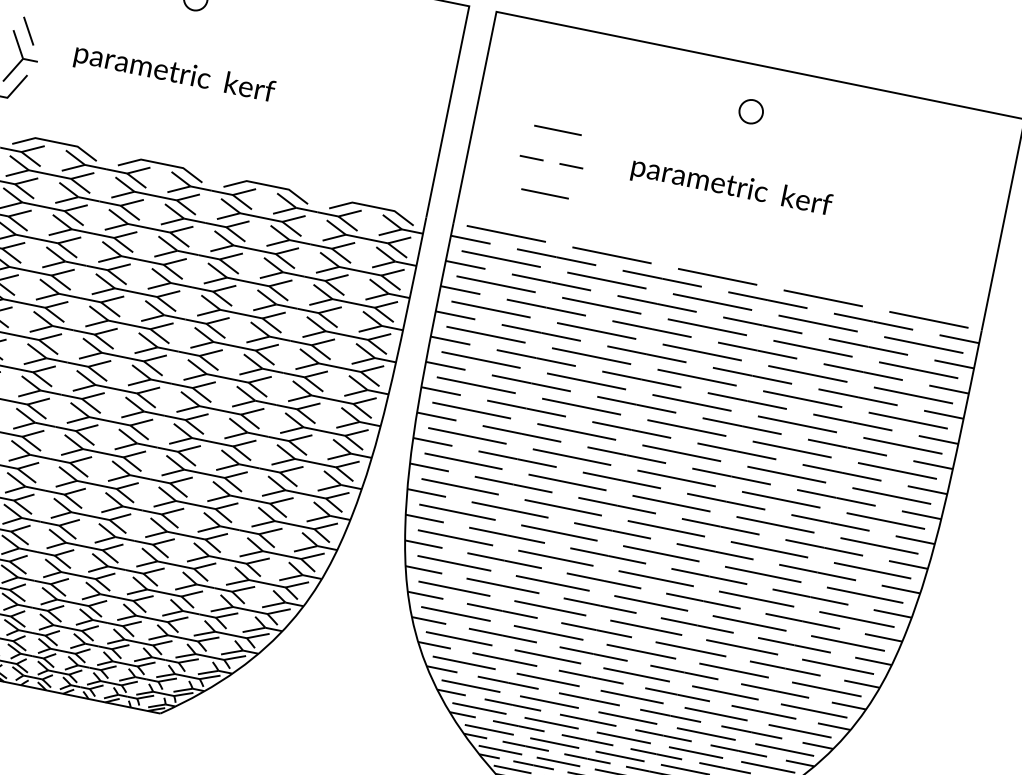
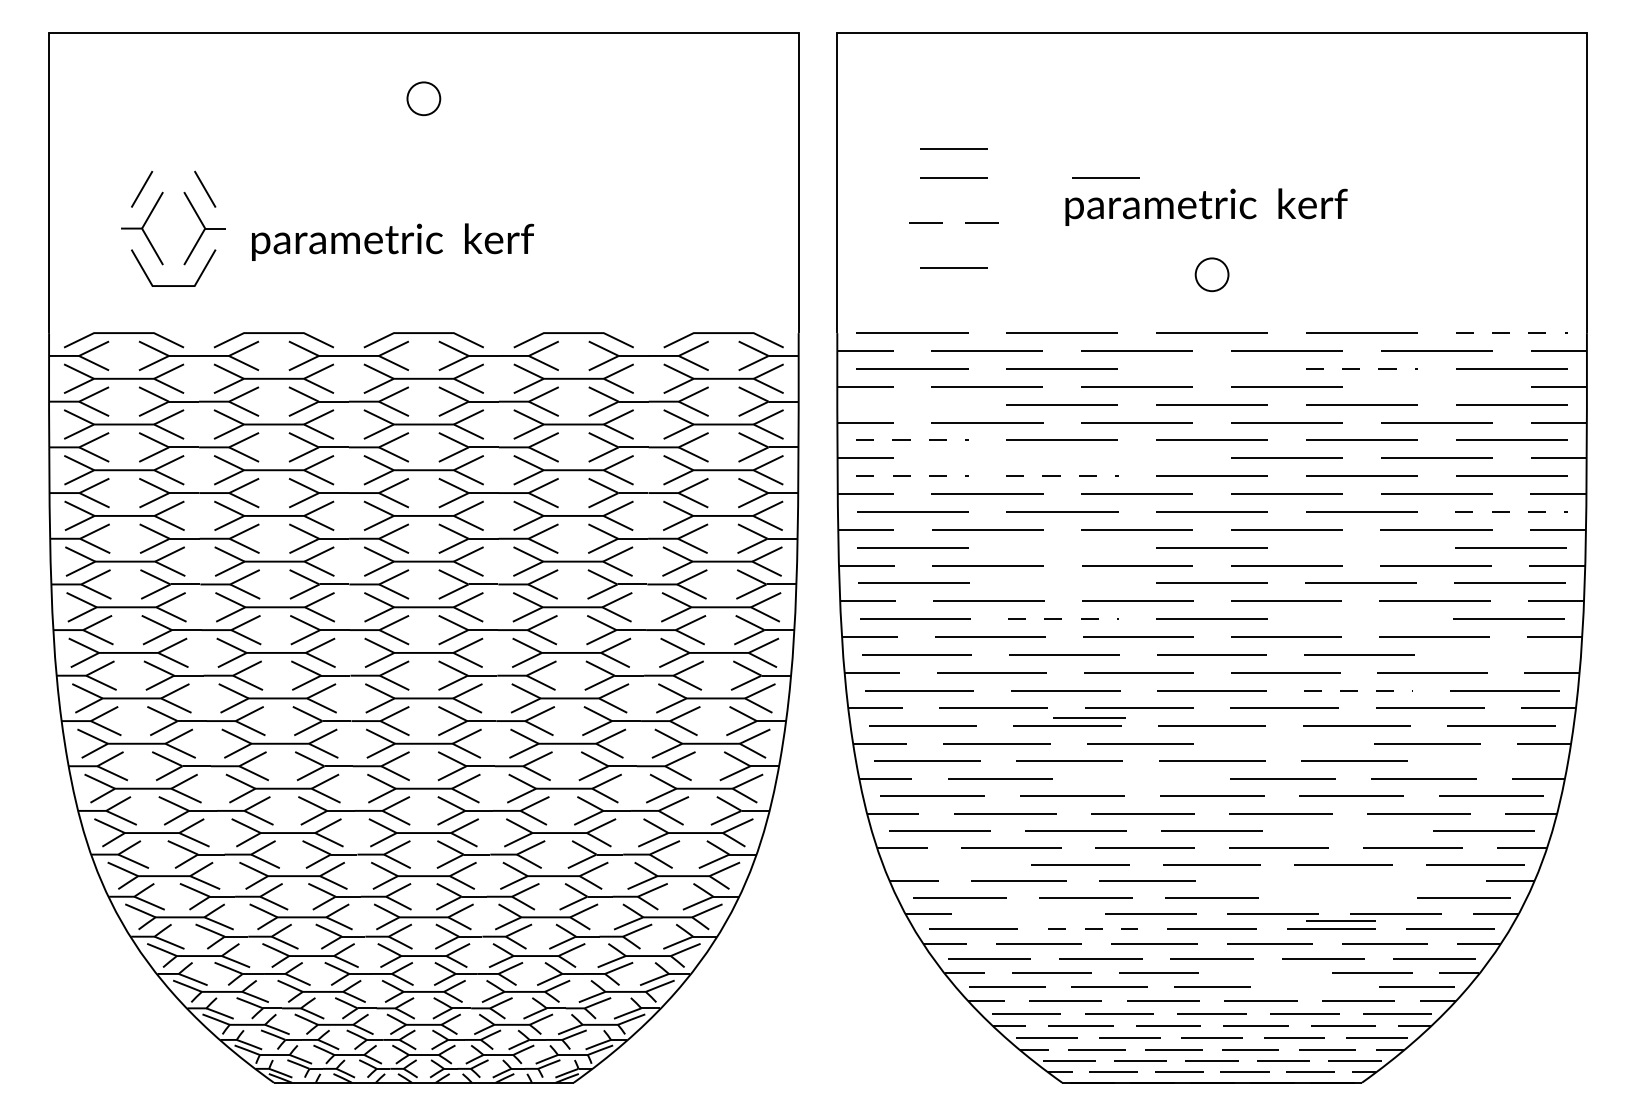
text: (174, 73) -> (392, 241), moved
line: (561, 109) -> (953, 148), added
part: (750, 111) -> (1211, 274), moved
line: (664, 151) -> (1105, 177), added
line: (496, 284) -> (912, 404), removed
line: (712, 301) -> (1211, 368), removed
line: (491, 309) -> (912, 440), solid -> dashed
line: (929, 320) -> (1512, 333), solid -> dashed
line: (818, 323) -> (1362, 368), solid -> dashed
line: (541, 332) -> (987, 457), removed
line: (486, 335) -> (913, 476), solid -> dashed
line: (868, 346) -> (1436, 386), removed
line: (646, 353) -> (1136, 457), removed
line: (591, 356) -> (1062, 476), solid -> dashed
line: (581, 406) -> (1062, 547), removed
line: (576, 431) -> (1062, 582), removed
line: (903, 445) -> (1511, 511), solid -> dashed
line: (792, 449) -> (1361, 547), removed
line: (571, 457) -> (1063, 619), solid -> dashed
line: (781, 499) -> (1360, 618), removed
line: (576, 530) -> (1089, 717), added
line: (879, 545) -> (1507, 654), removed
line: (769, 549) -> (1358, 690), solid -> dashed
line: (709, 576) -> (1283, 743), removed
line: (604, 580) -> (1141, 778), removed
line: (455, 613) -> (948, 864), removed
line: (856, 618) -> (1496, 760), removed
line: (741, 646) -> (1347, 830), removed
line: (504, 659) -> (1027, 913), removed
line: (684, 671) -> (1276, 880), removed
line: (547, 679) -> (1092, 929), solid -> dashed
line: (775, 690) -> (1405, 880), removed
line: (725, 692) -> (1337, 897), removed
line: (723, 709) -> (1340, 920), added
line: (663, 735) -> (1265, 972), removed
line: (696, 751) -> (1314, 986), removed

